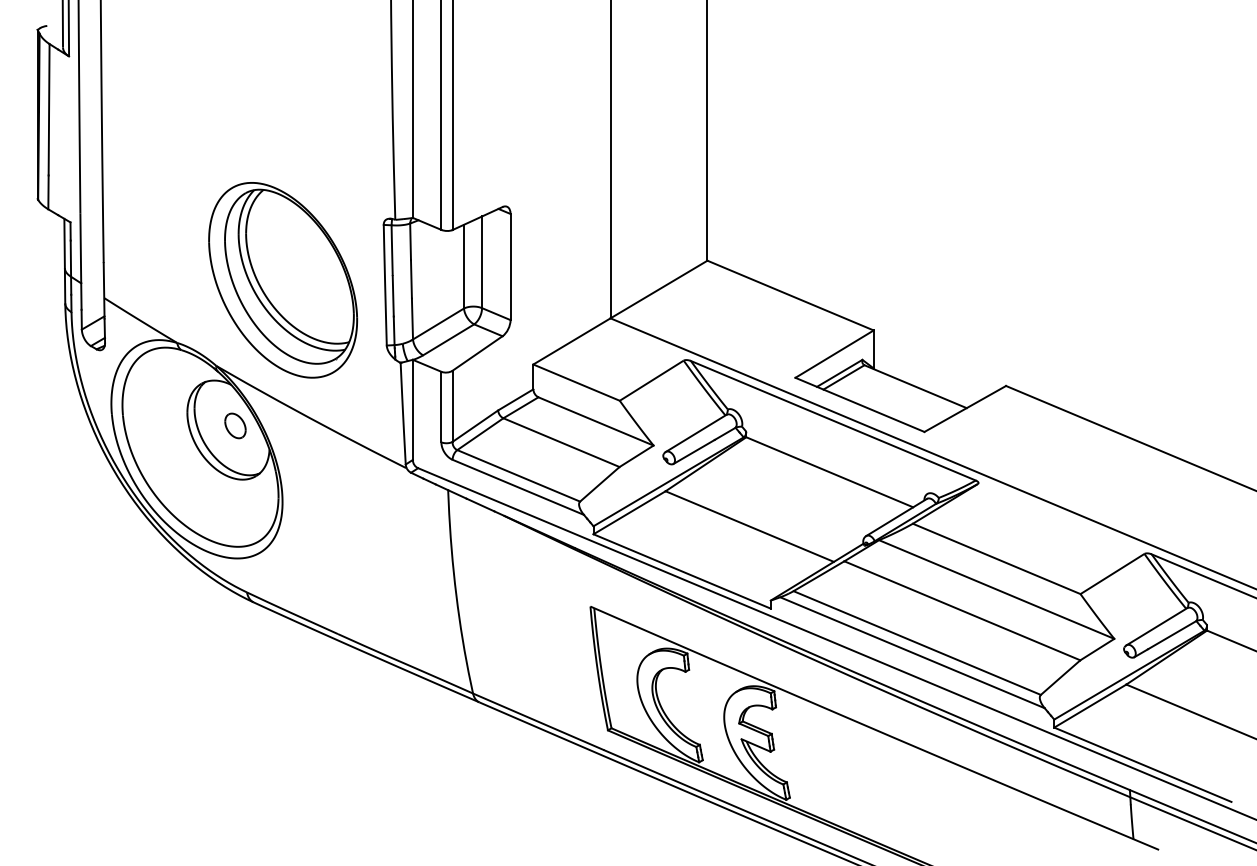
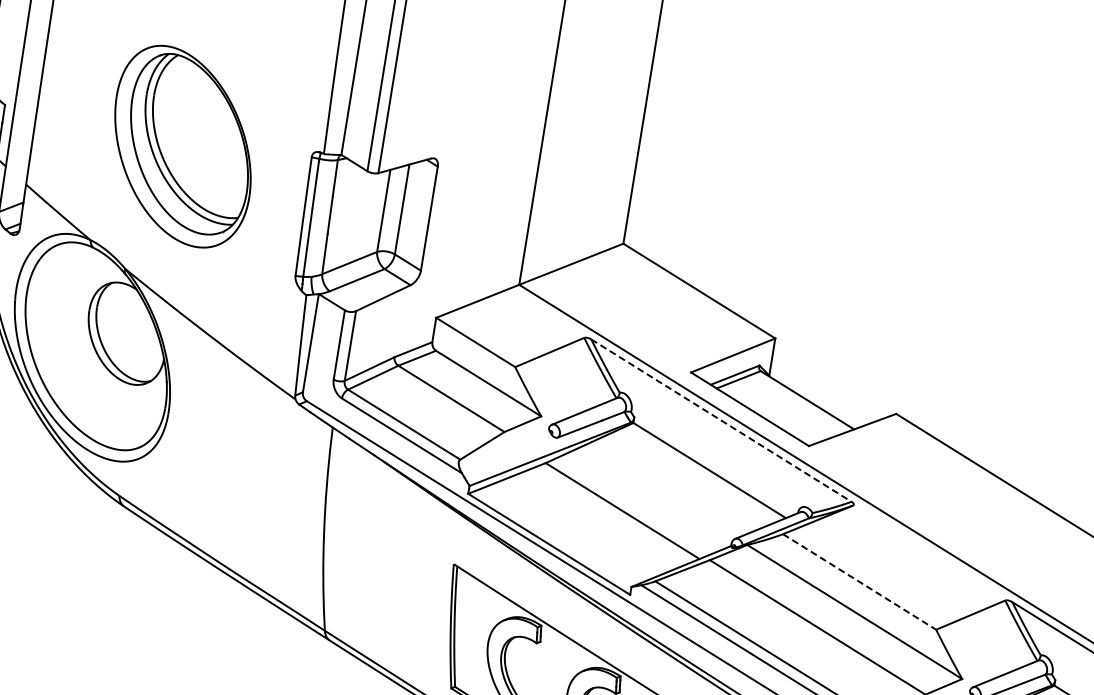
part: (282, 280) -> (182, 146), moved
line: (833, 420) -> (721, 420), solid -> dashed
part: (235, 425) -> (134, 330), removed
line: (996, 558) -> (859, 581), solid -> dashed

